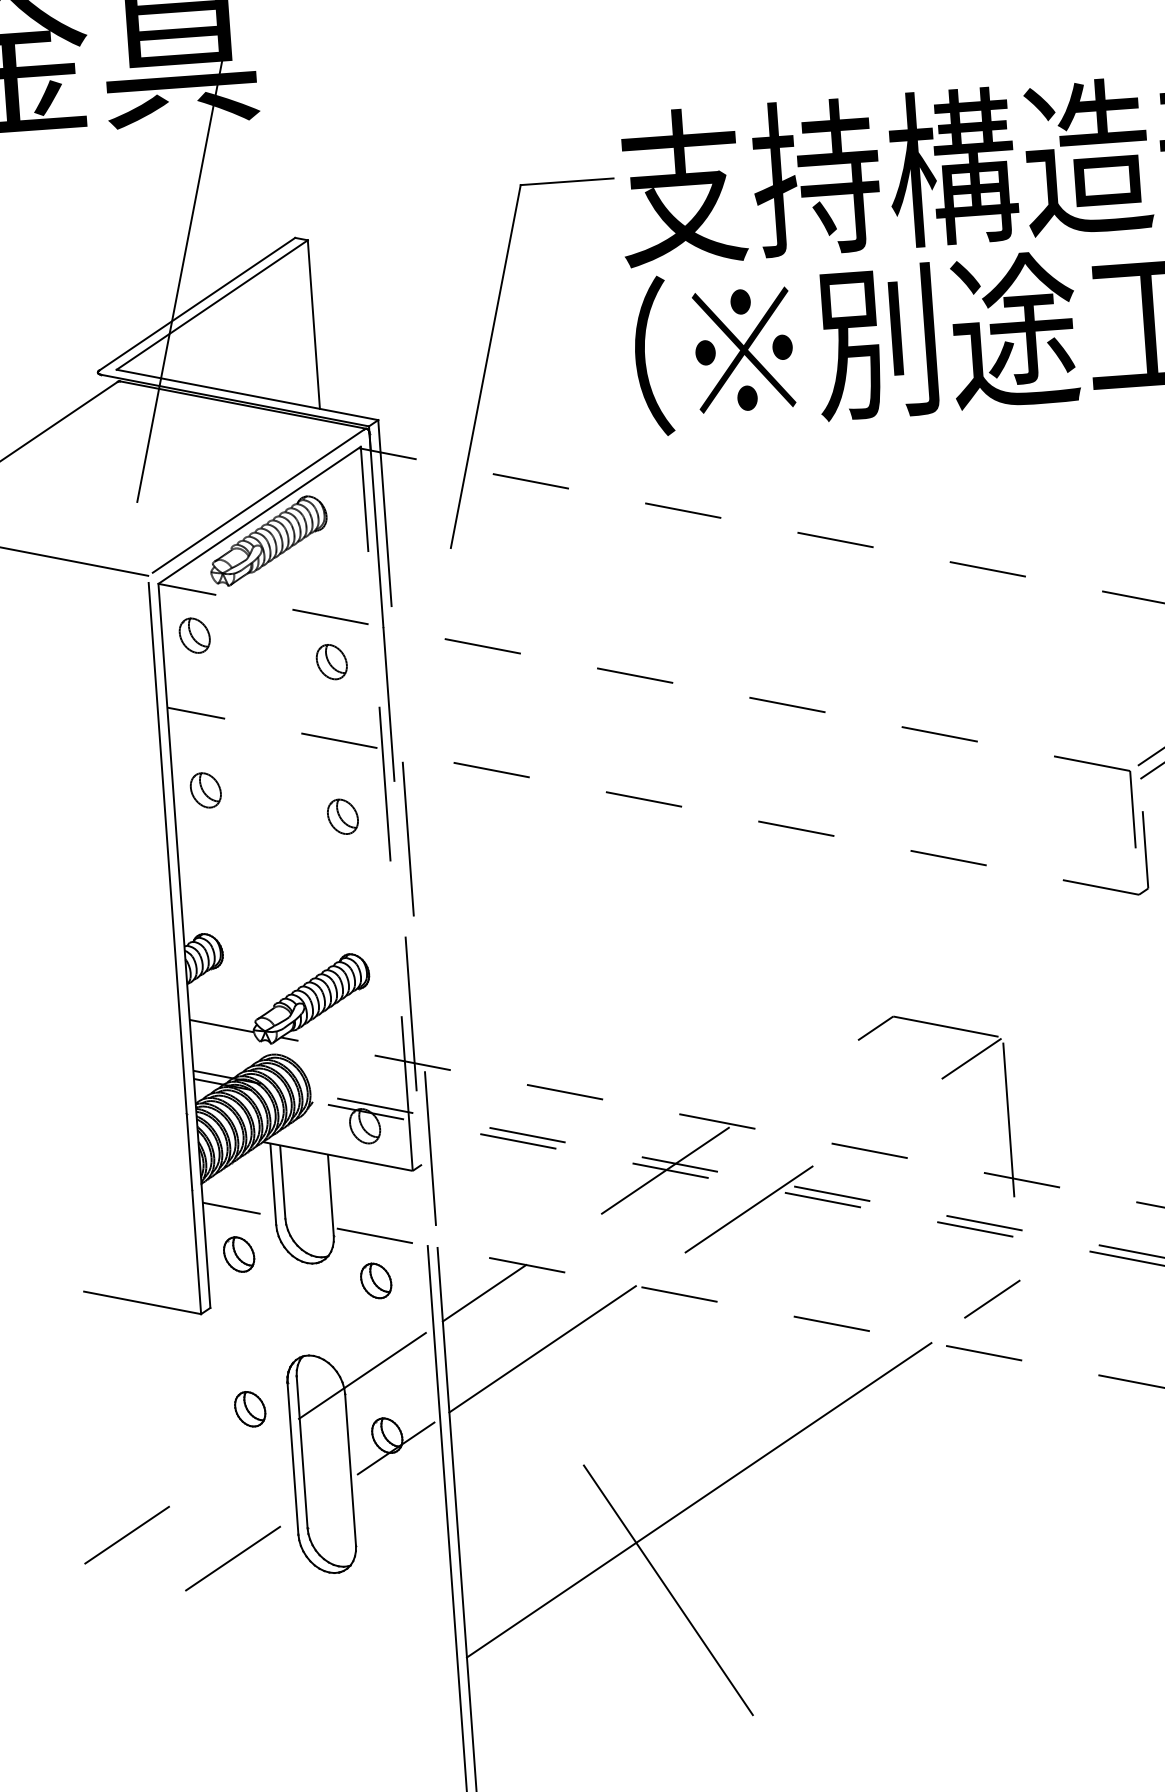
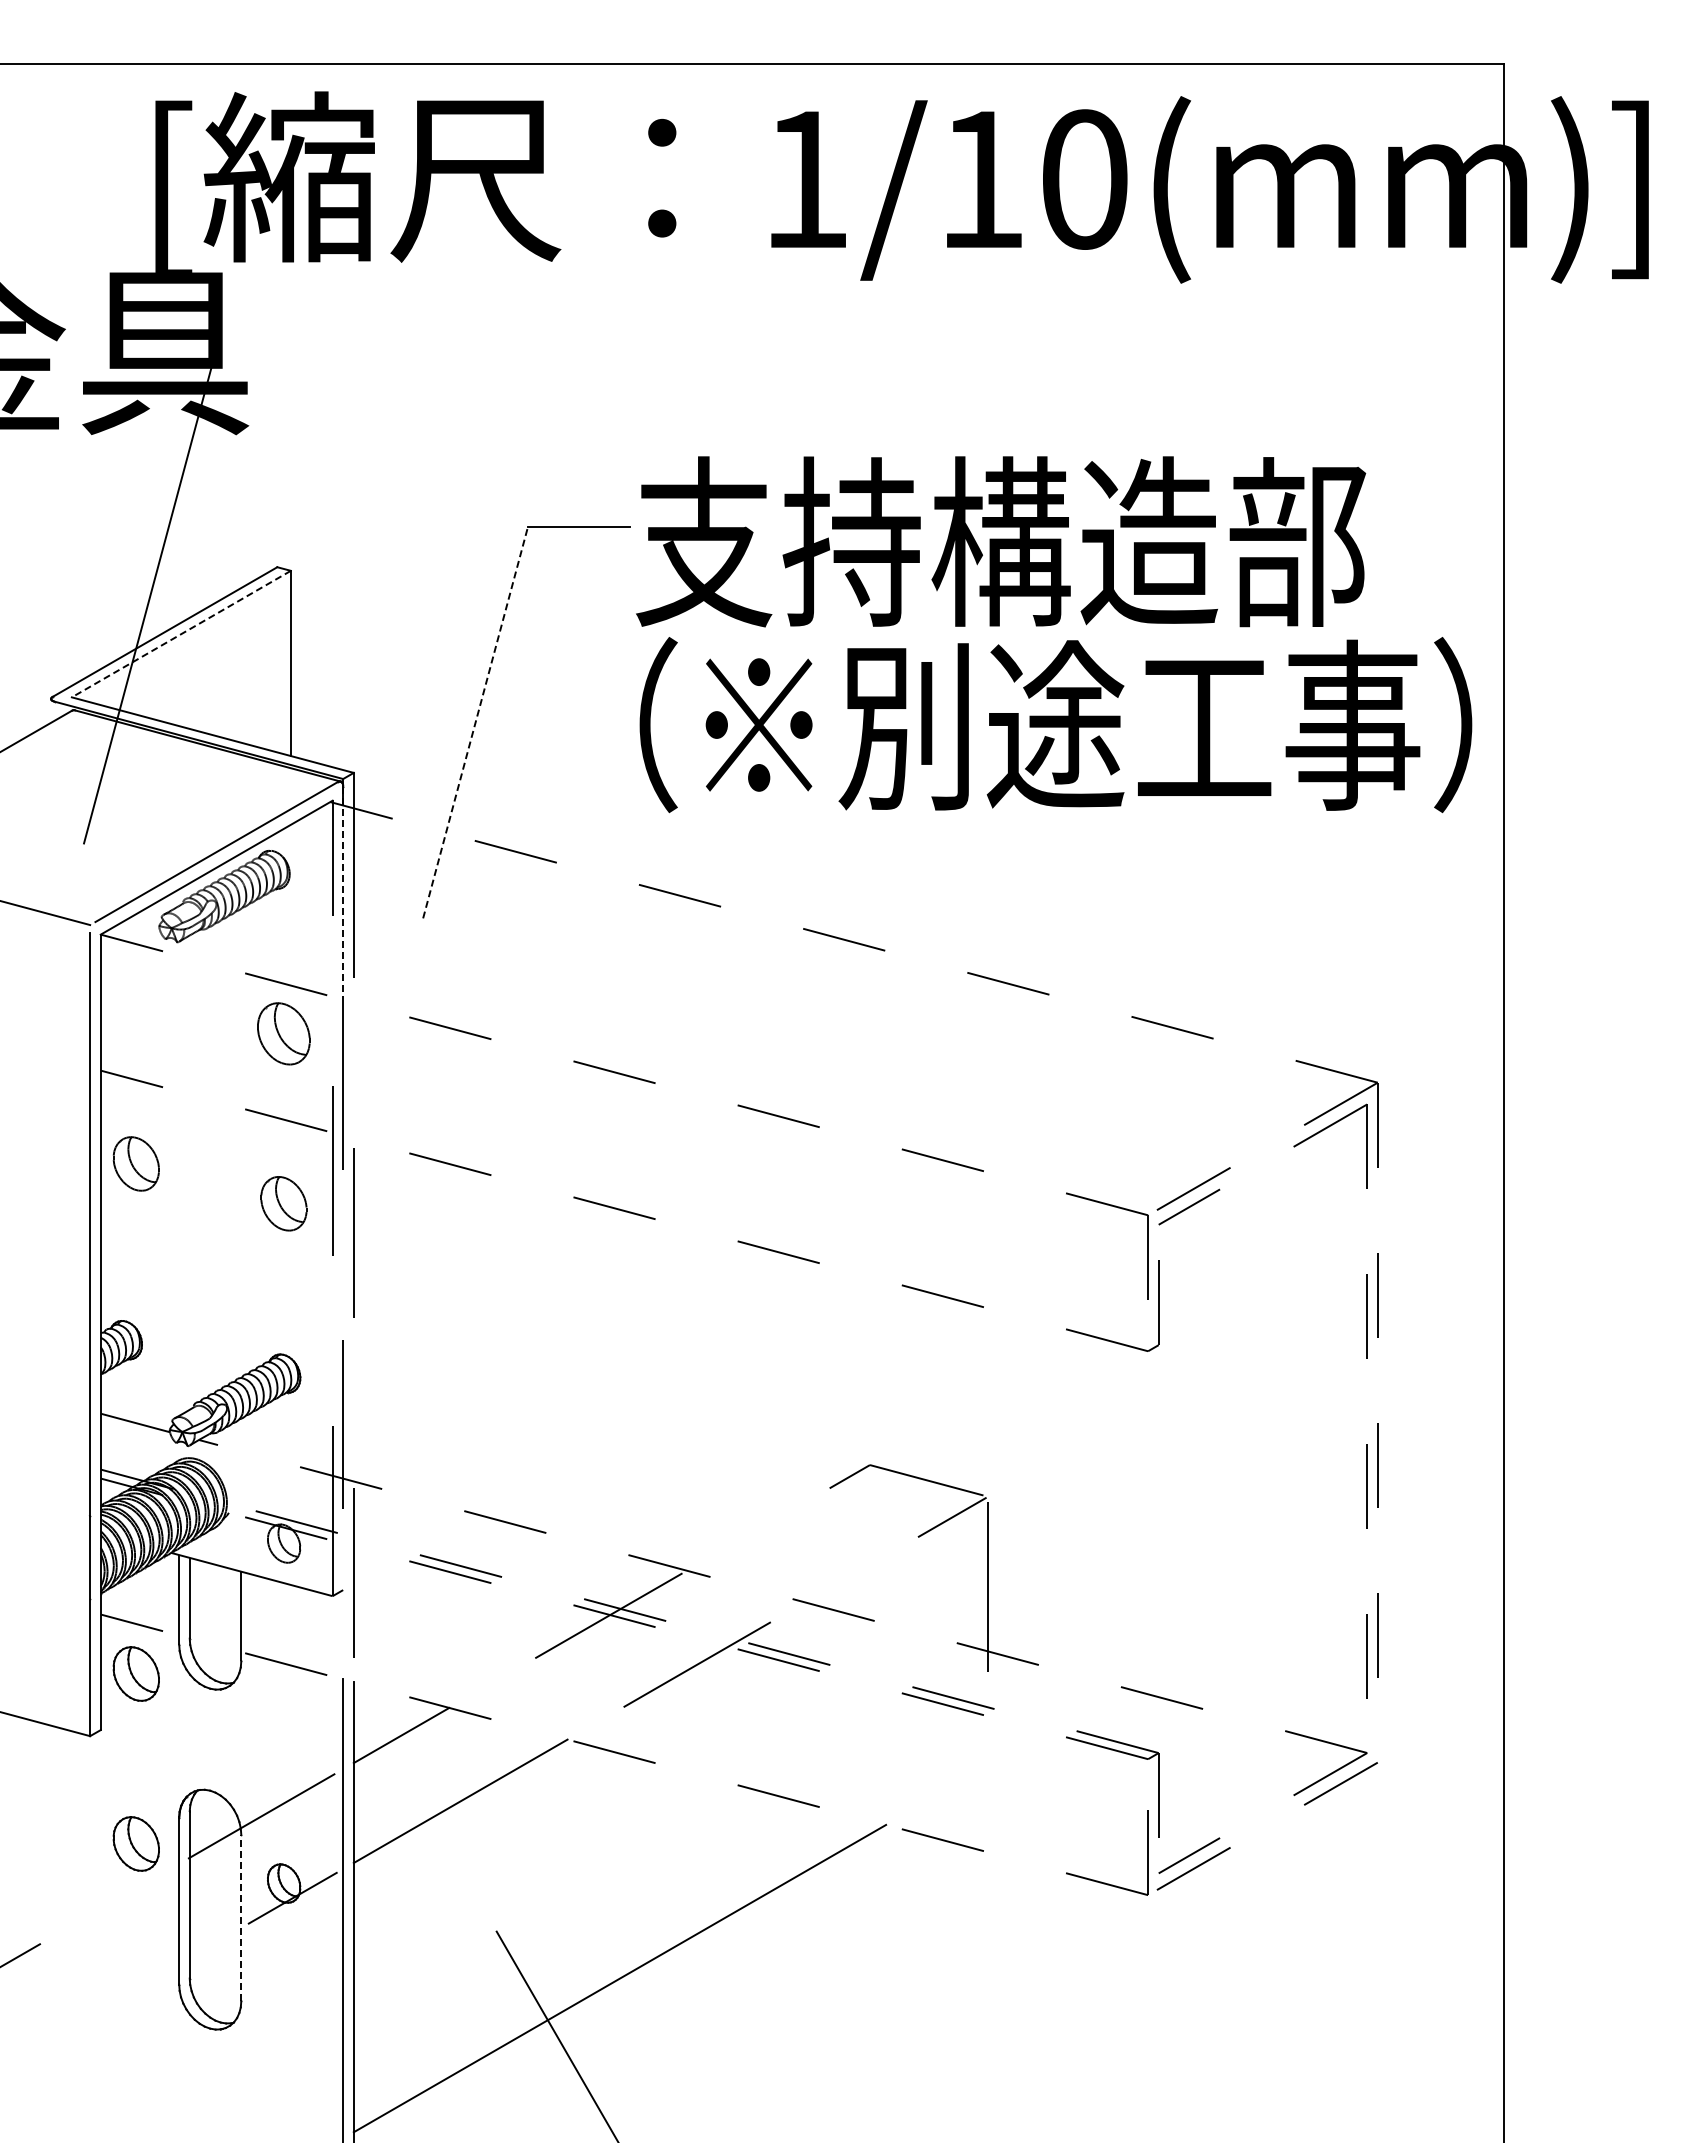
line: (211, 305) -> (180, 634), solid -> dashed
line: (485, 366) -> (475, 722), solid -> dashed
line: (376, 530) -> (343, 893), solid -> dashed
part: (194, 636) -> (136, 994), removed
part: (332, 661) -> (284, 1033), size x1.6
part: (206, 790) -> (136, 1164), size x1.4
part: (343, 816) -> (284, 1203), size x1.4
part: (239, 1254) -> (136, 1673), size x1.4
part: (376, 1280) -> (284, 1713), removed
line: (991, 1298) -> (955, 1781), removed
part: (250, 1408) -> (136, 1843), size x1.4
line: (350, 1469) -> (241, 1917), solid -> dashed
line: (232, 1558) -> (105, 2005), removed

